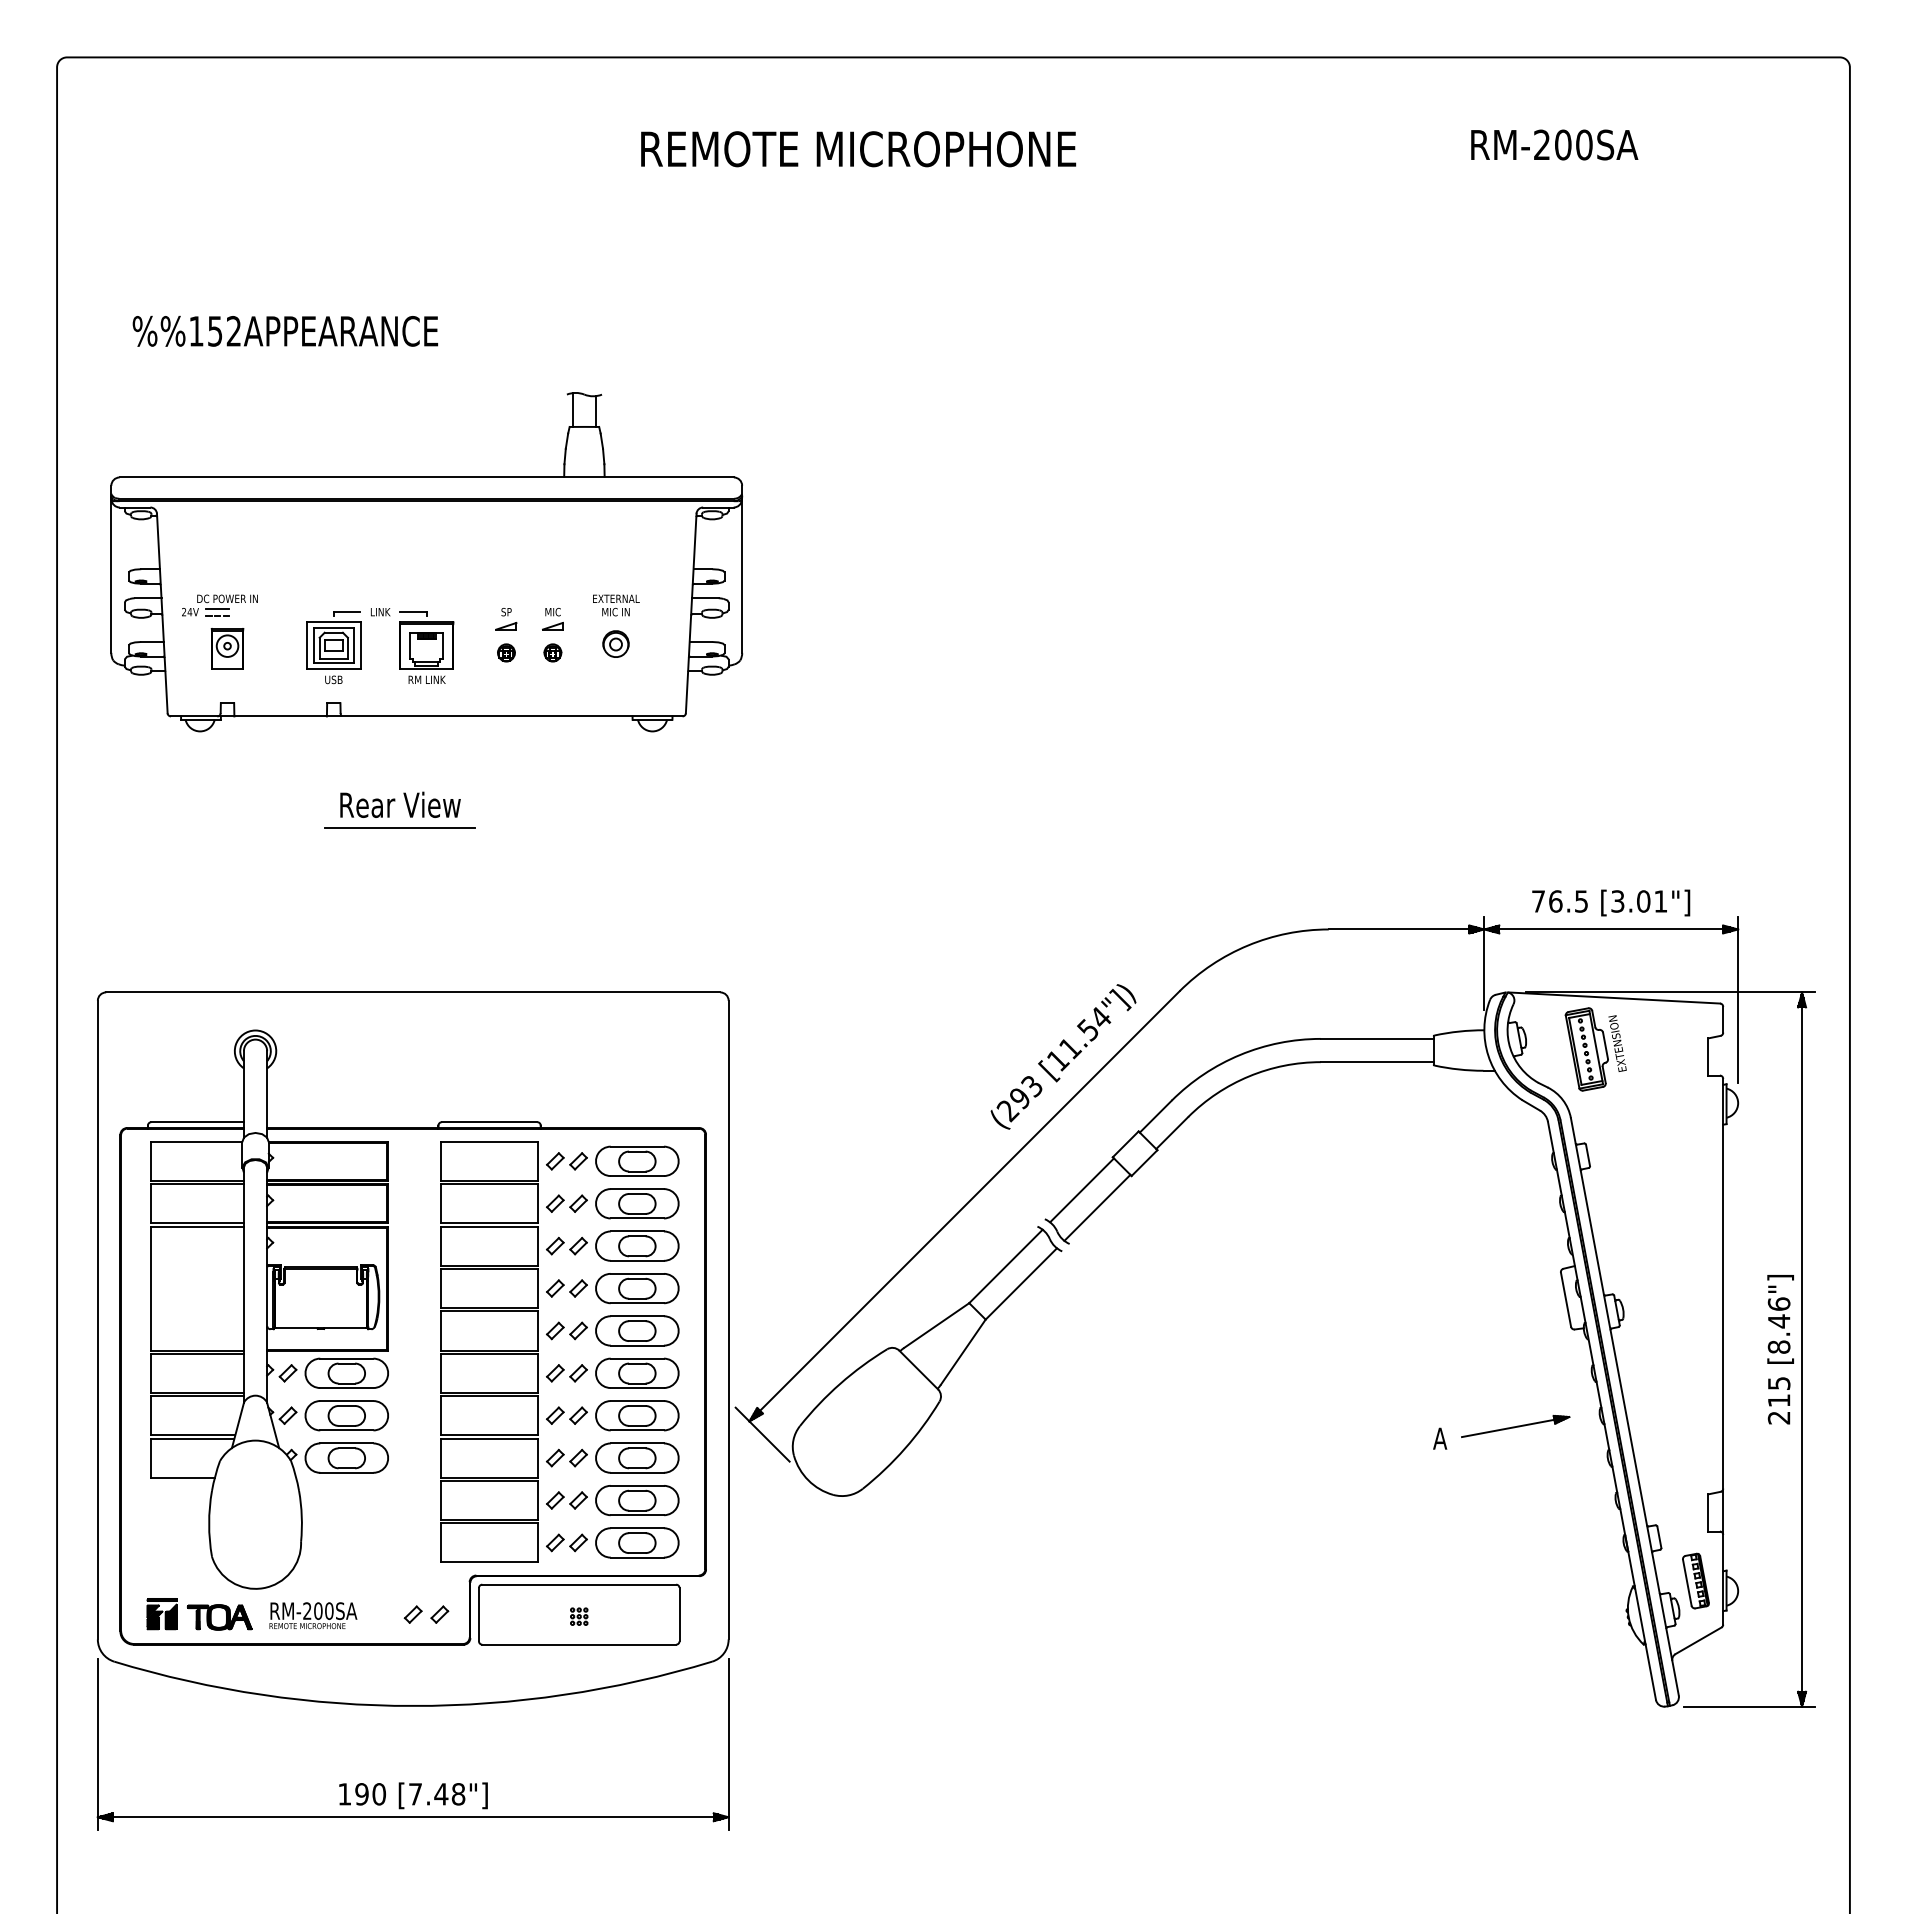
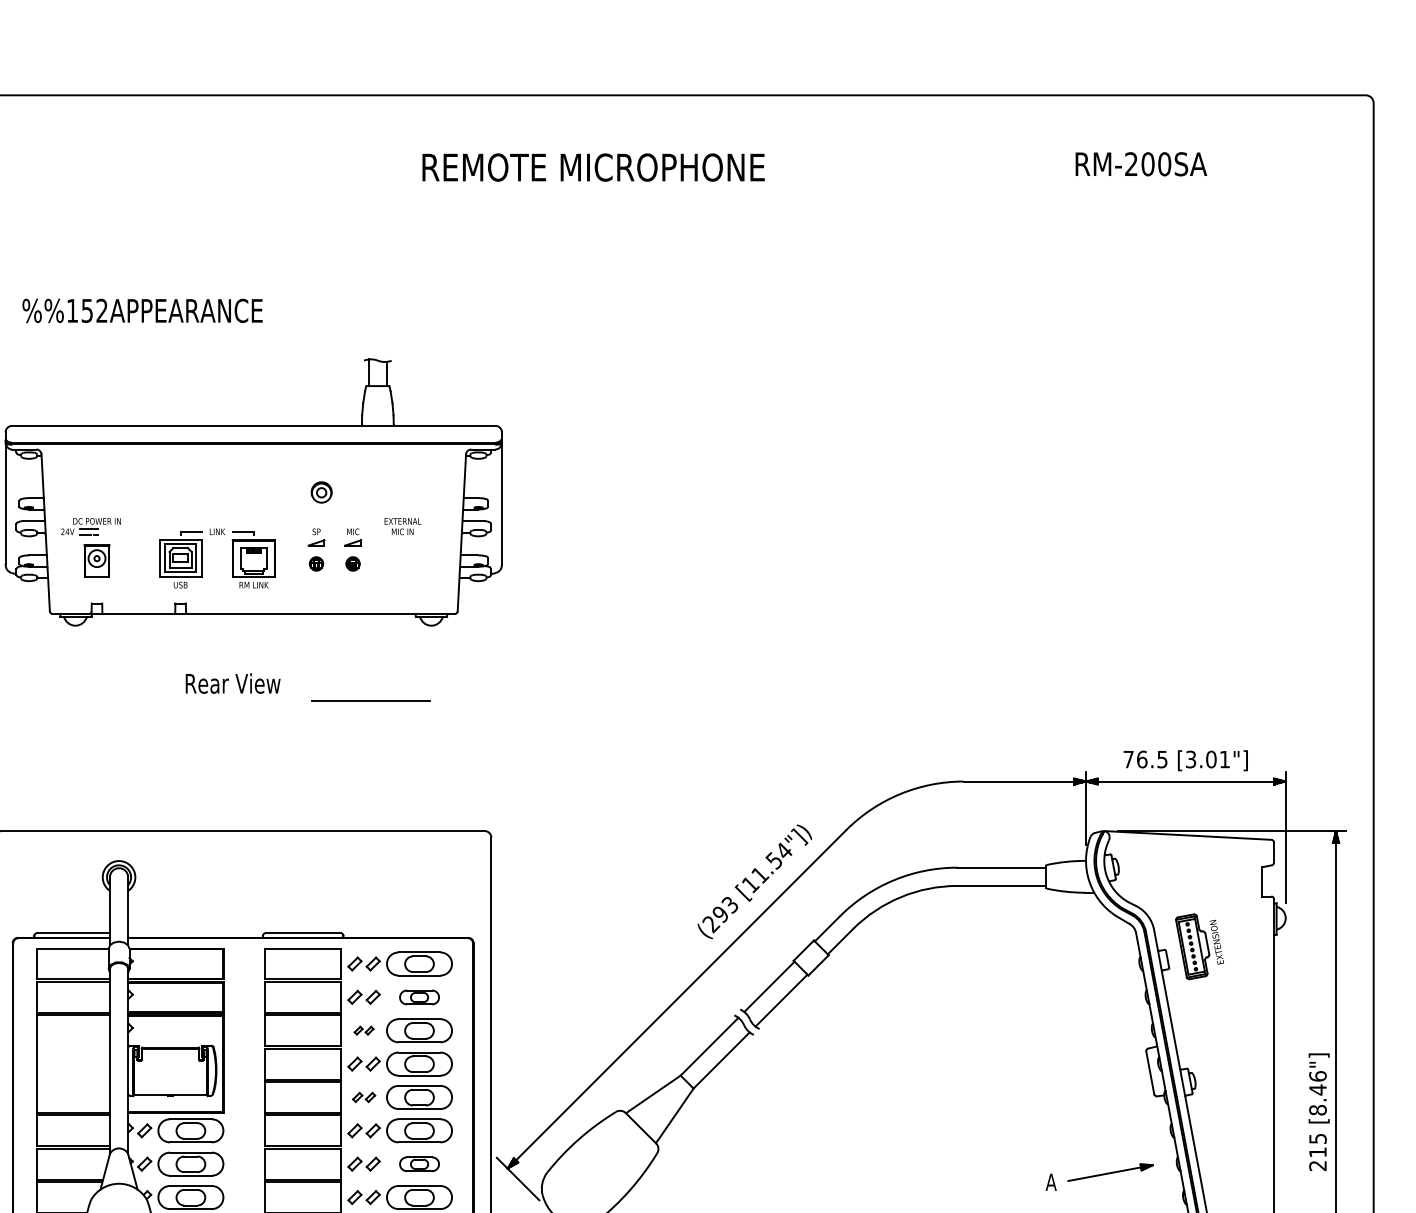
part: (615, 643) -> (321, 491), moved
line: (399, 827) -> (370, 701), moved
part: (1595, 1049) -> (1199, 946), moved
part: (637, 1203) -> (419, 997), size x0.6
part: (566, 1245) -> (363, 1030), size x0.6
part: (566, 1330) -> (363, 1097), size x0.7
part: (637, 1415) -> (419, 1164), size x0.6

